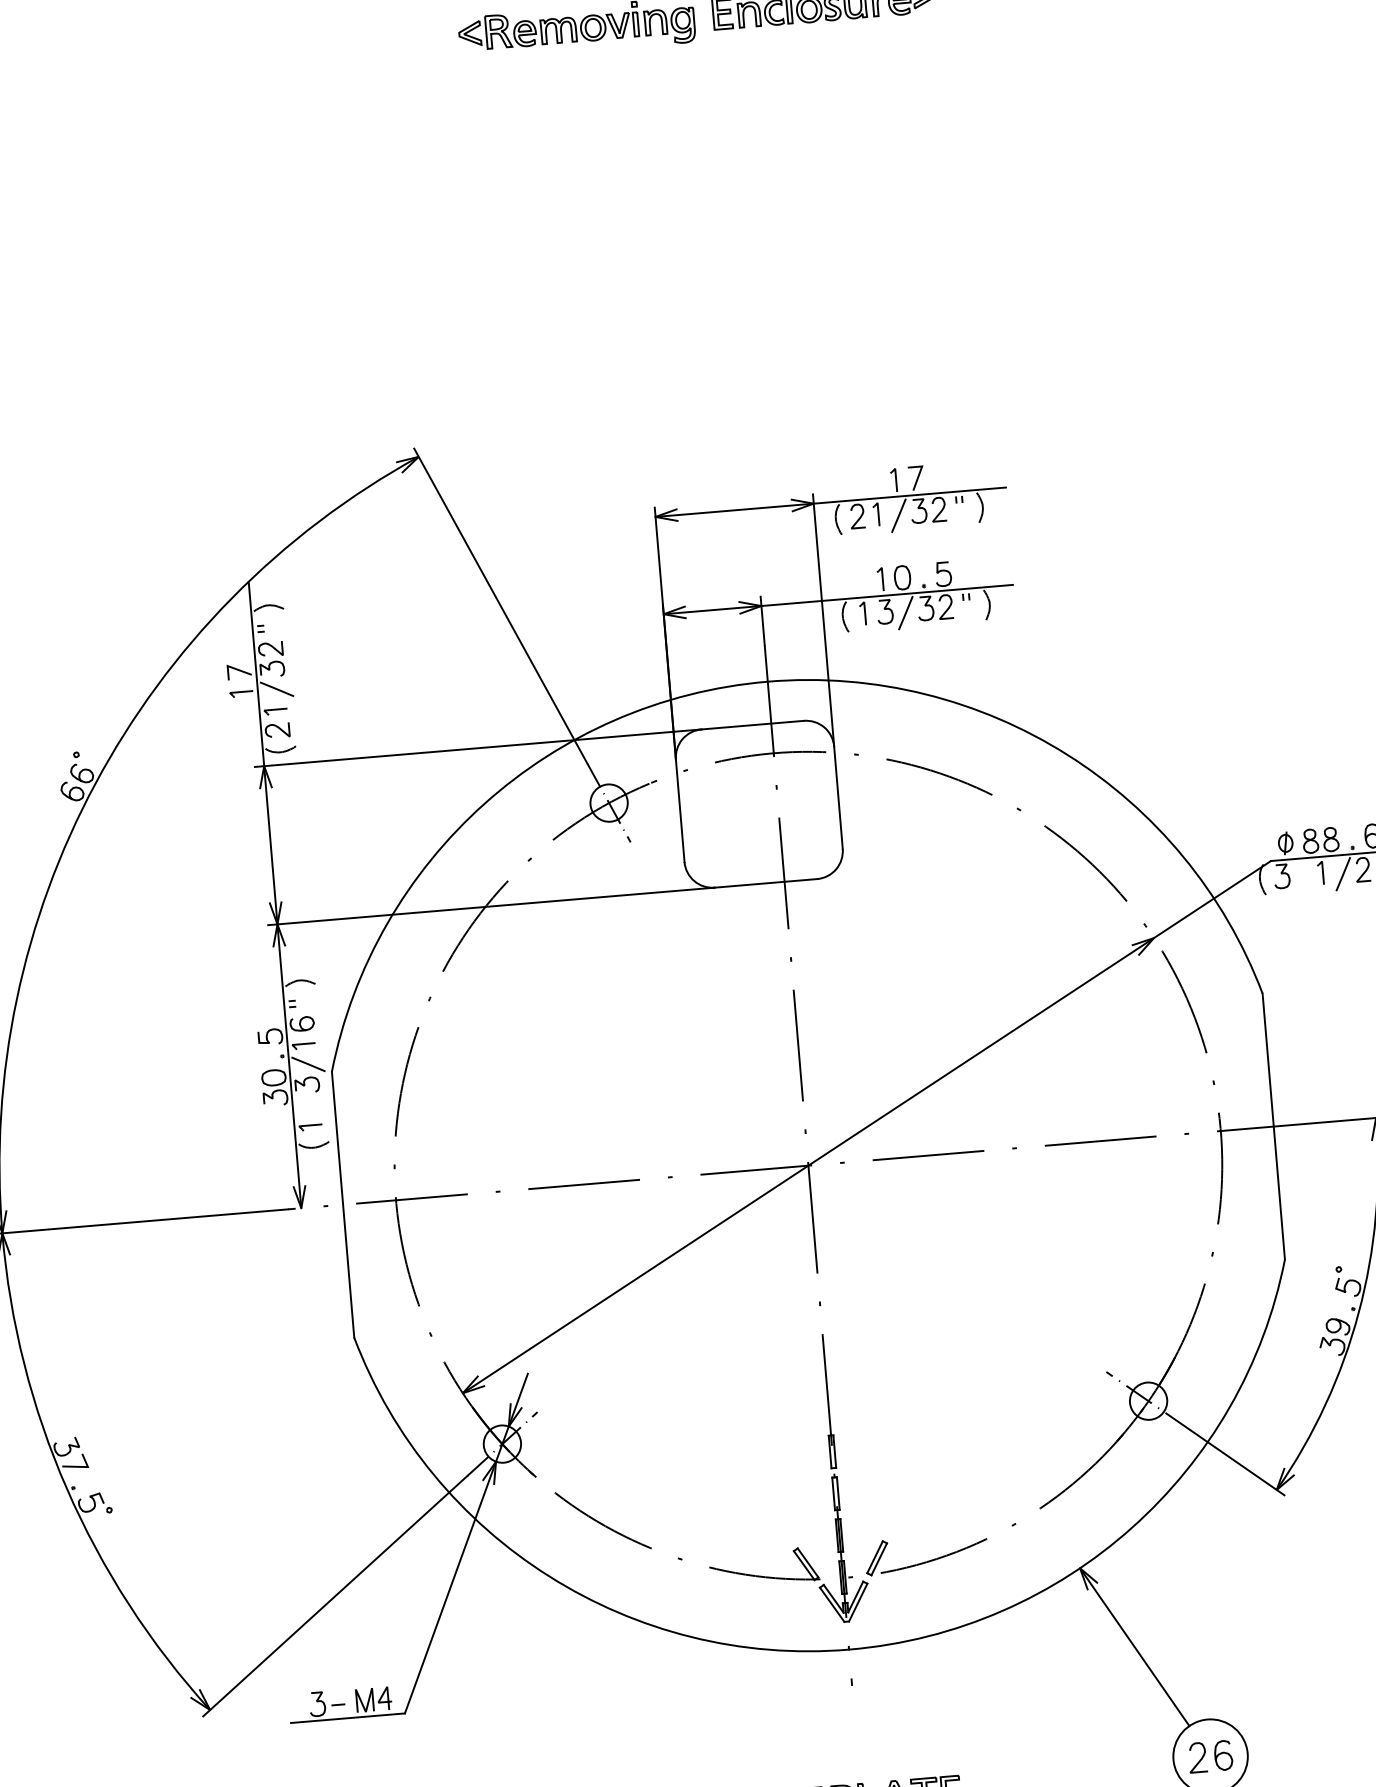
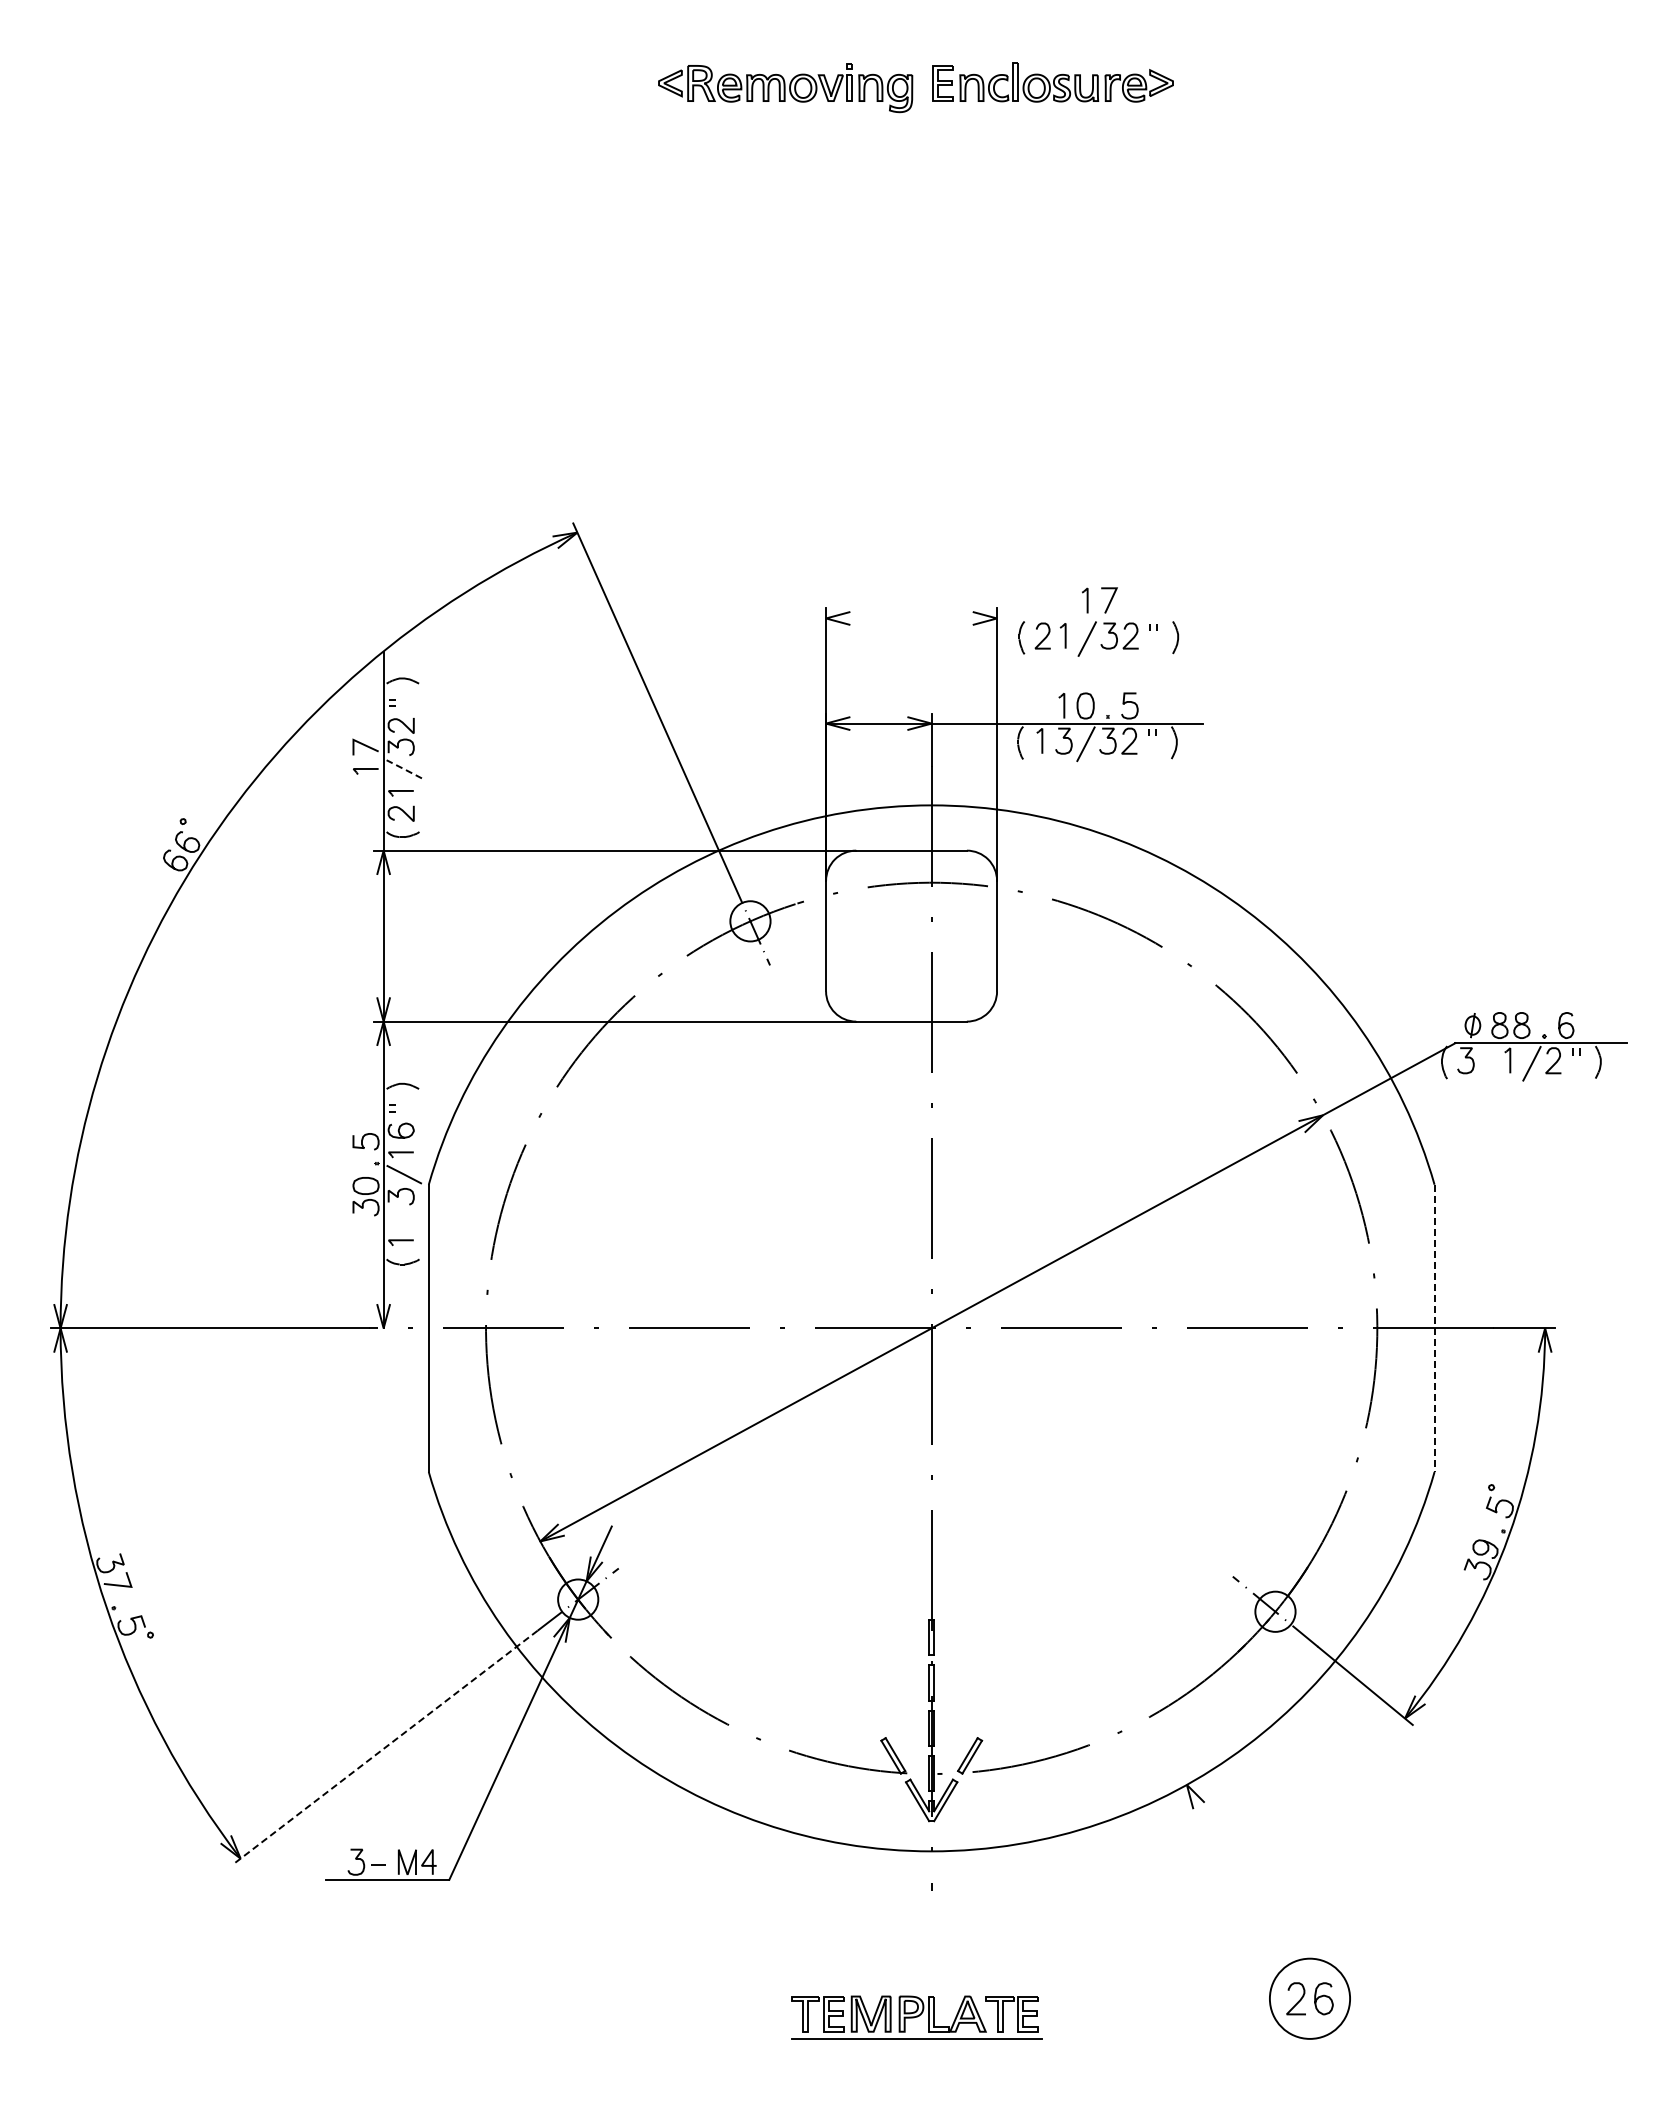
line: (830, 502) -> (1015, 618), removed
line: (277, 689) -> (404, 769), solid -> dashed
line: (1273, 1126) -> (1434, 1328), solid -> dashed
line: (334, 1596) -> (384, 1748), solid -> dashed
line: (1133, 1647) -> (1237, 1874), removed

